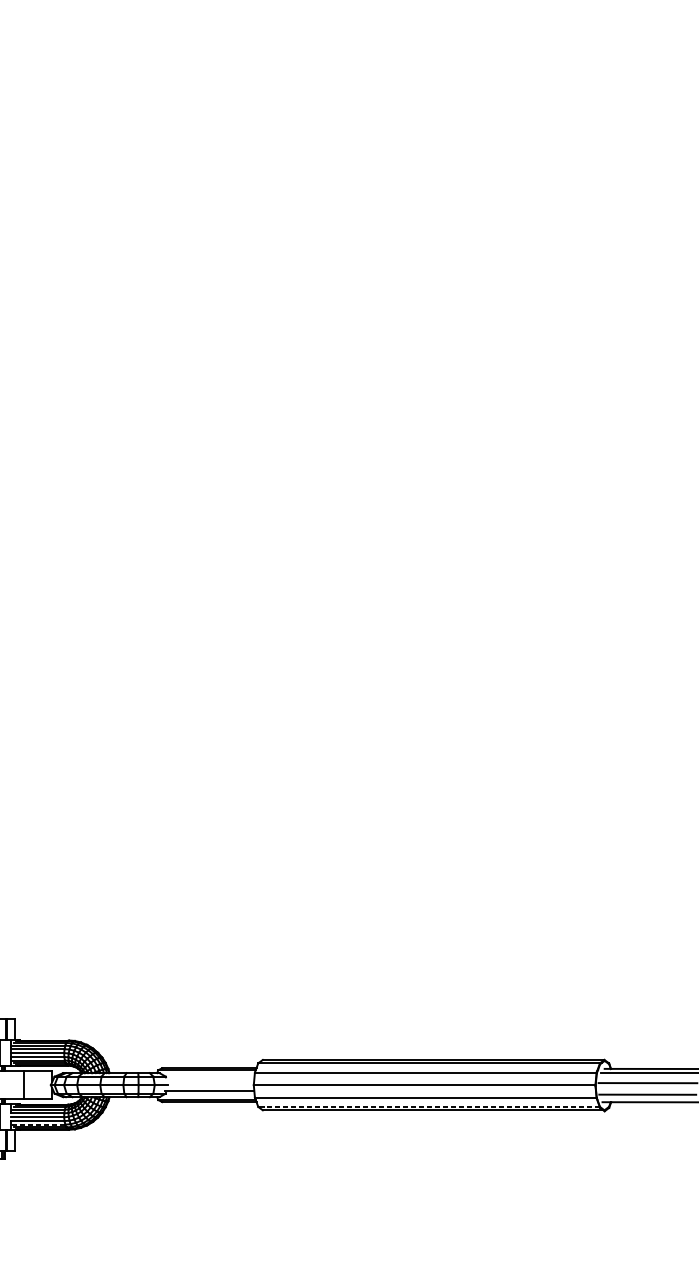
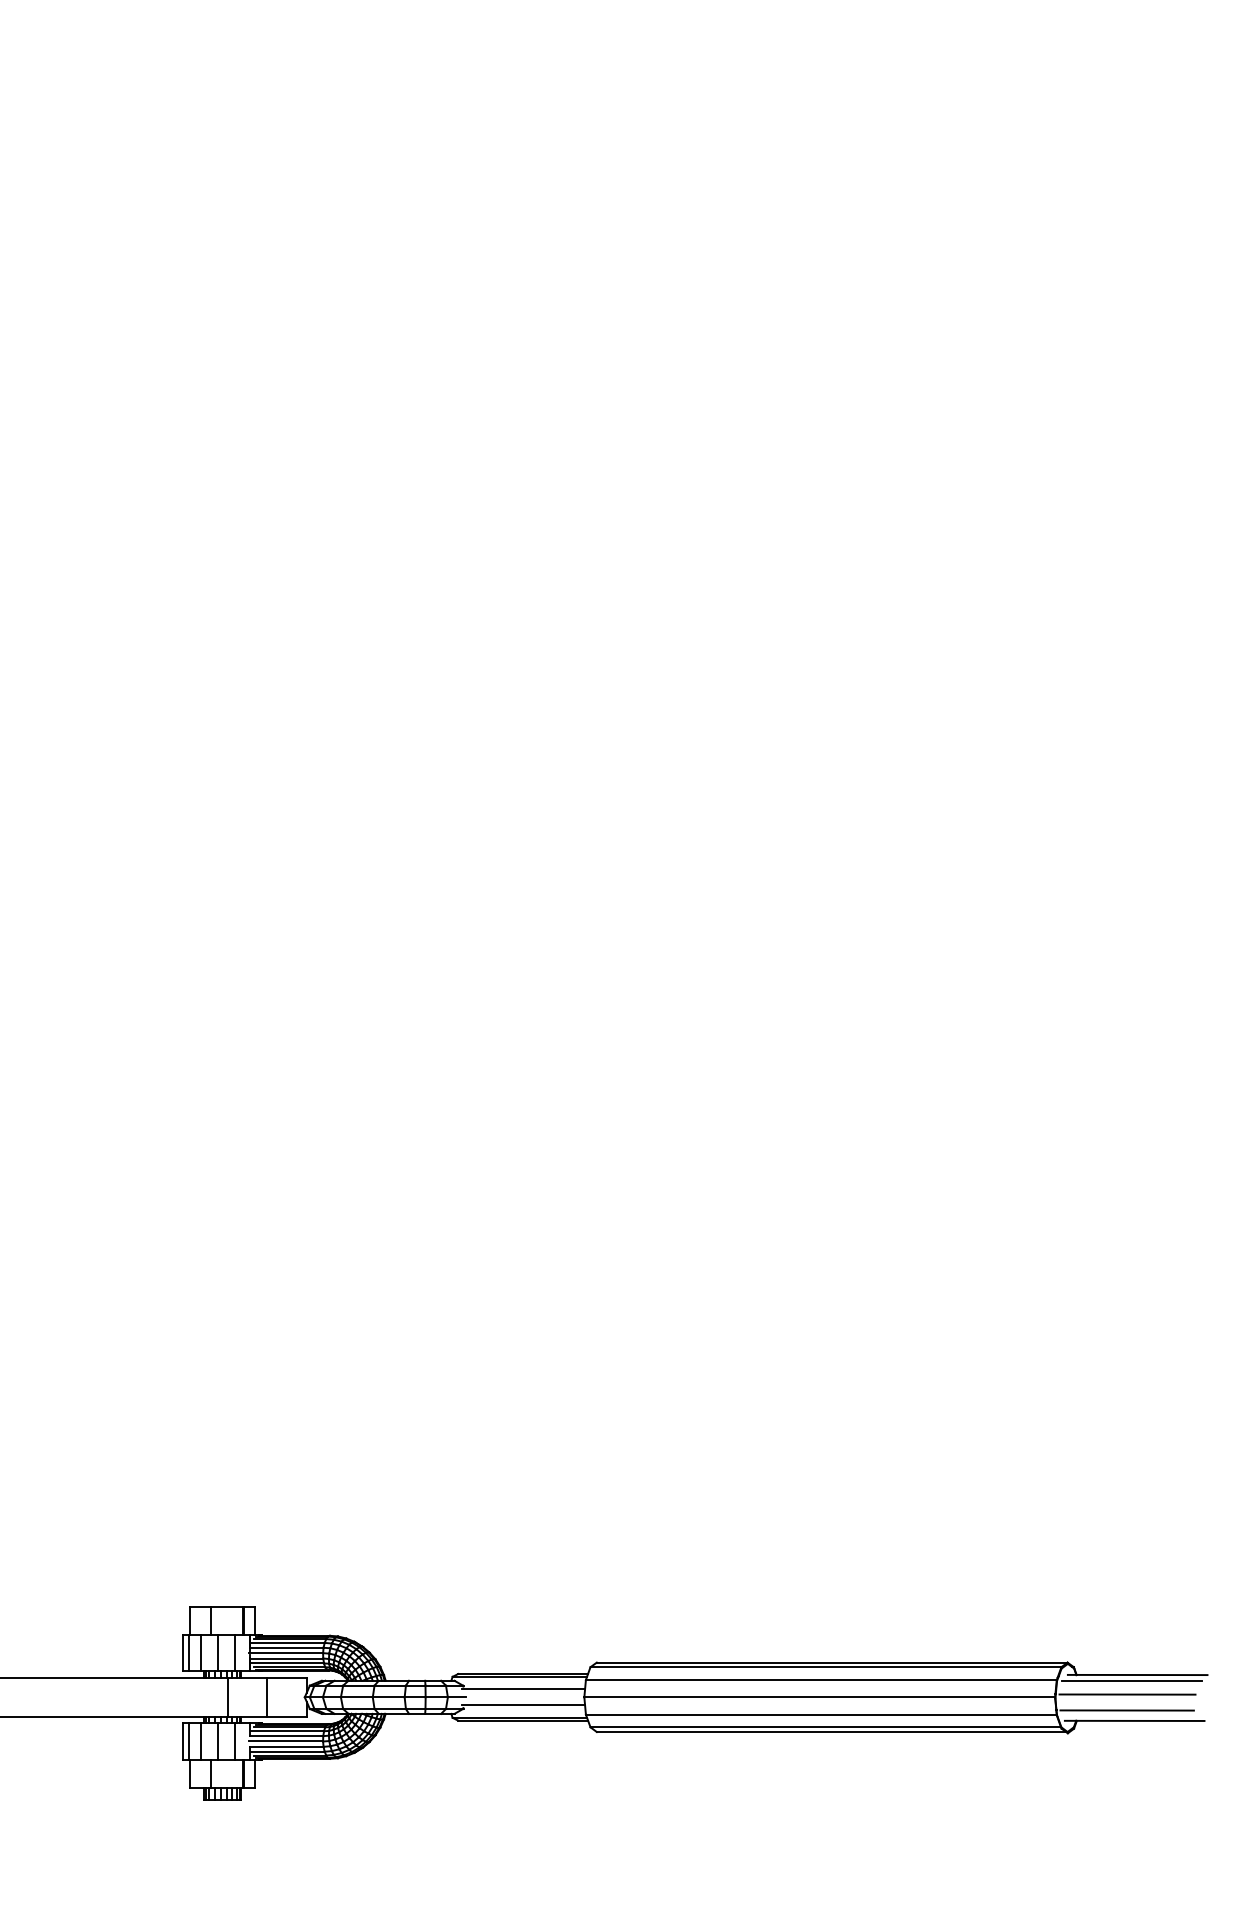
line: (209, 1079) -> (523, 1689), added
line: (428, 1107) -> (825, 1727), dashed -> solid
line: (39, 1124) -> (288, 1751), dashed -> solid

